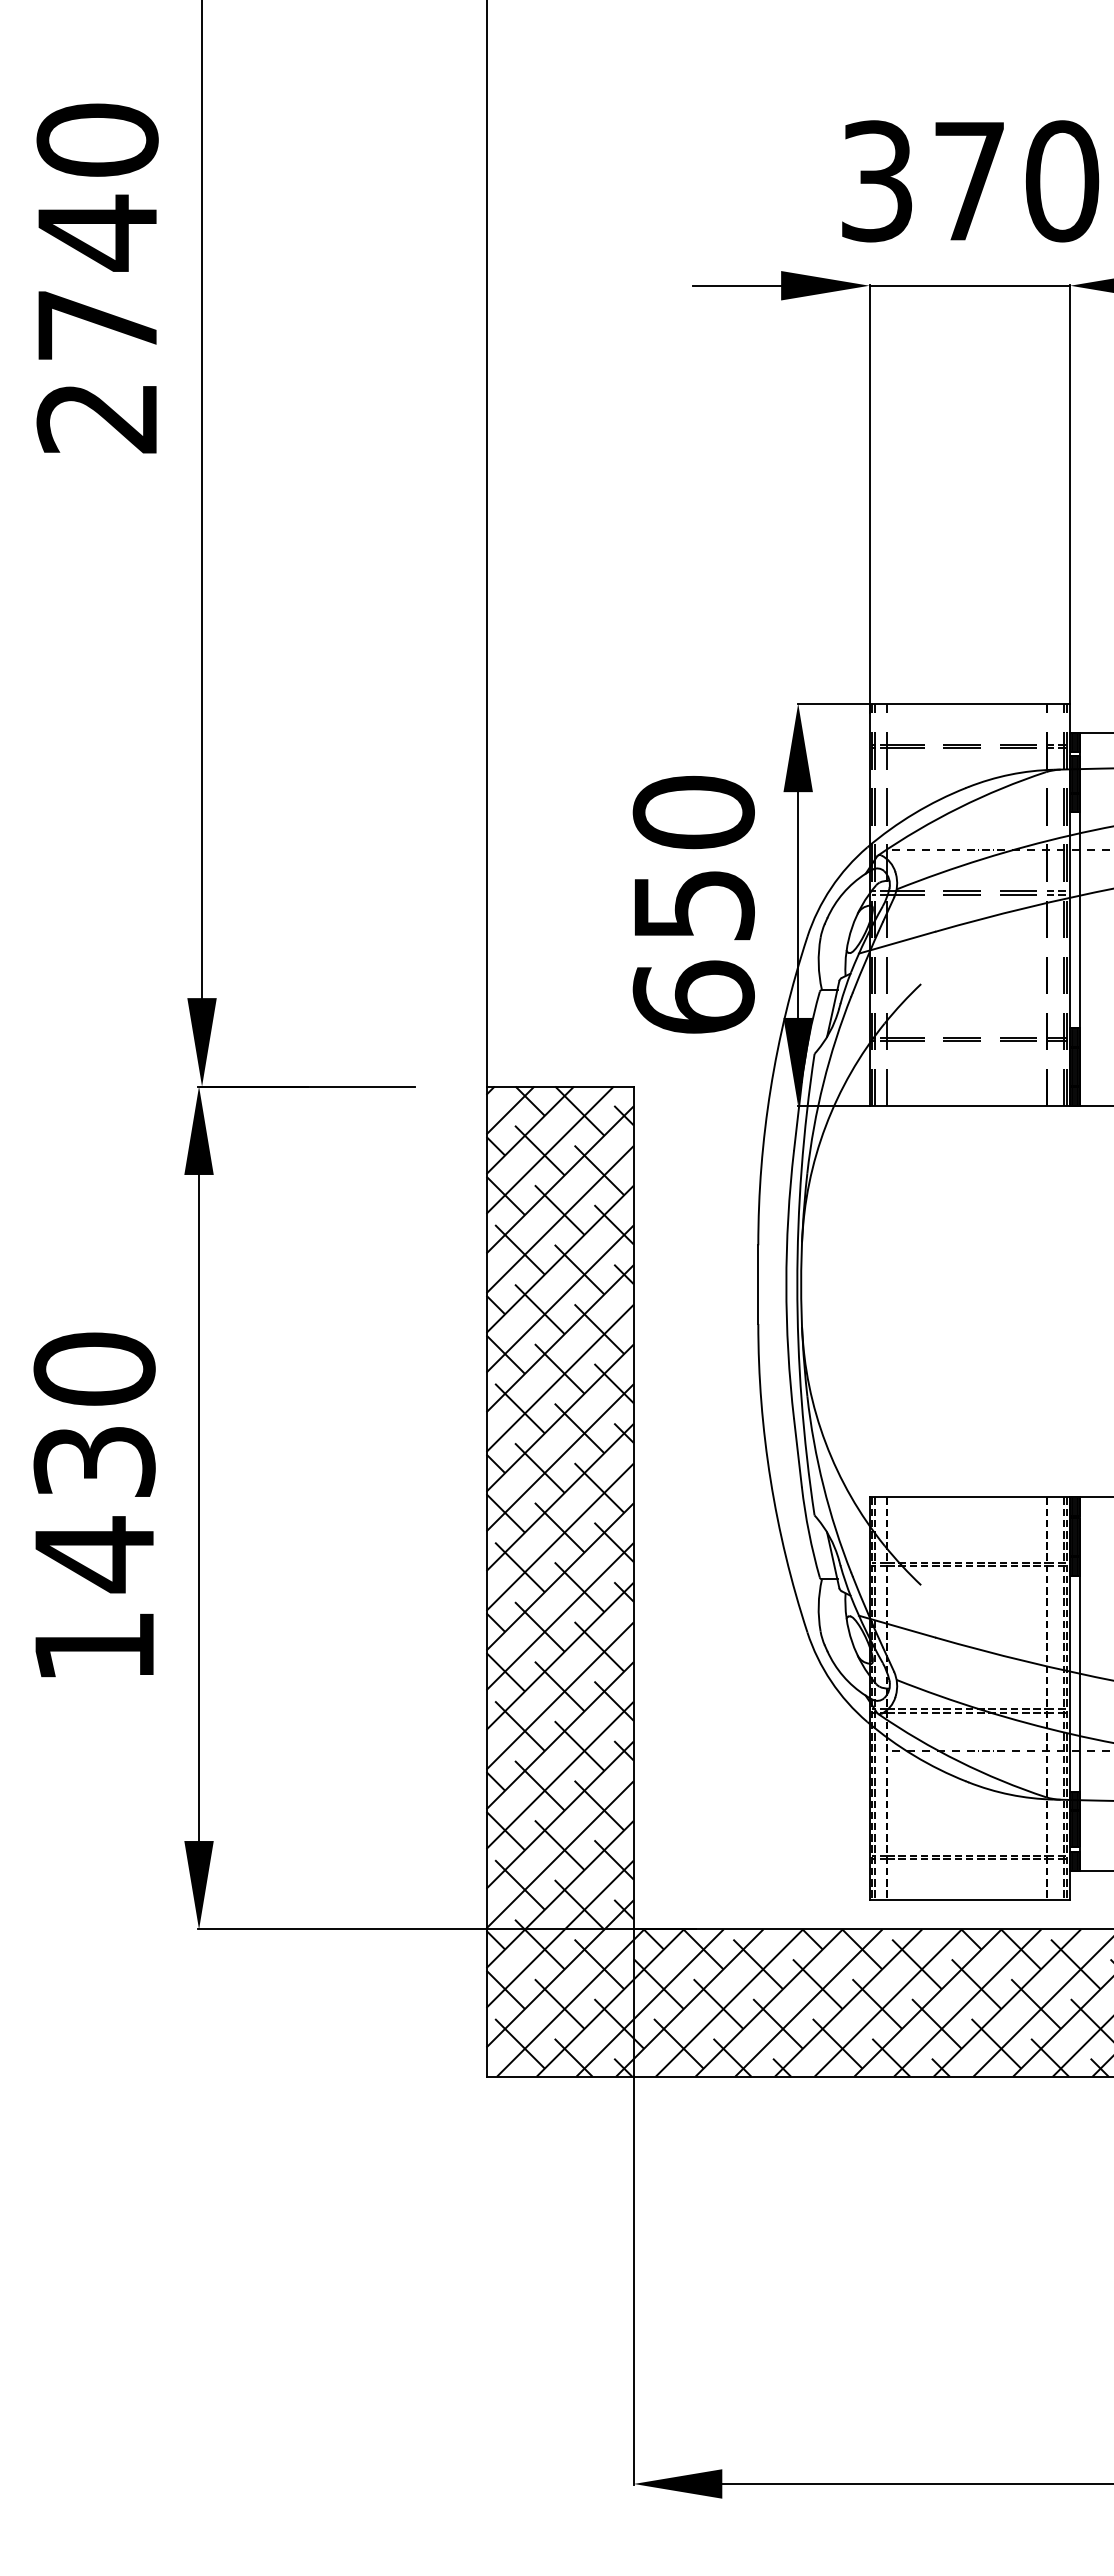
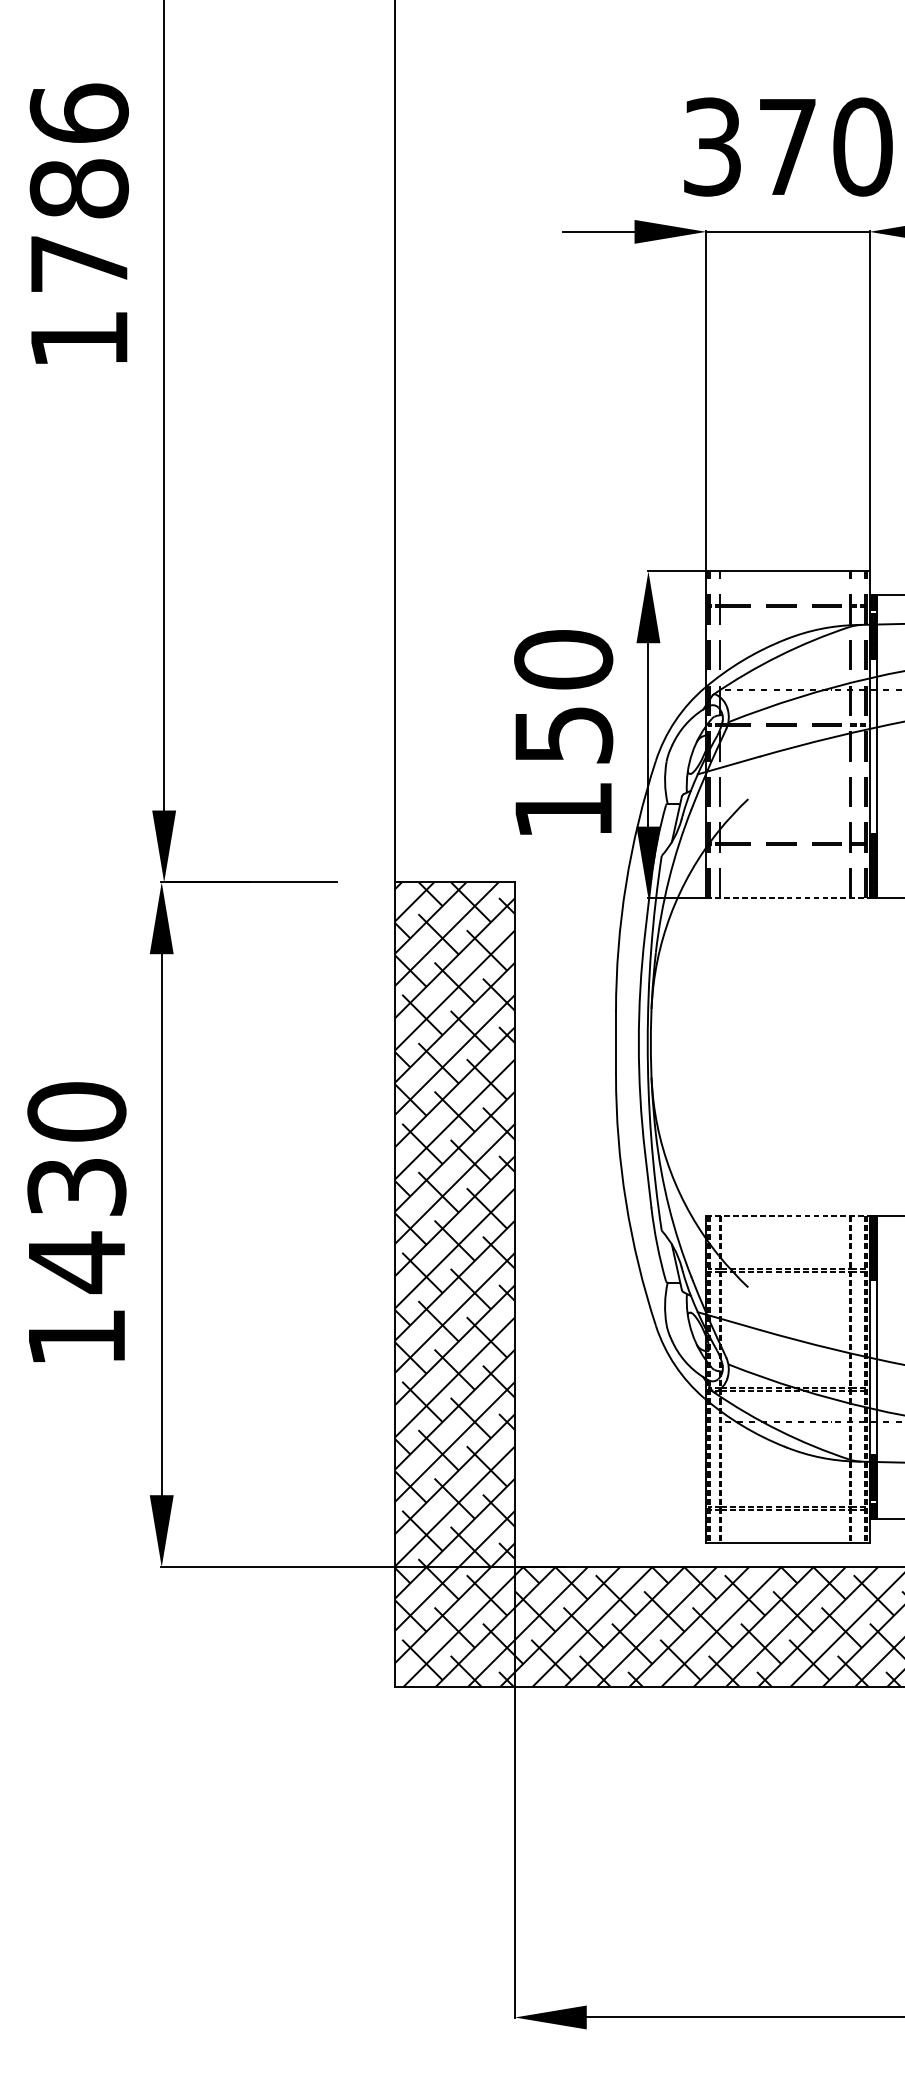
text: (97, 278) -> (79, 225), 2740 -> 1786
text: (693, 996) -> (563, 809), 650 -> 150
line: (970, 1106) -> (788, 898), solid -> dashed
line: (970, 1497) -> (788, 1216), solid -> dashed

